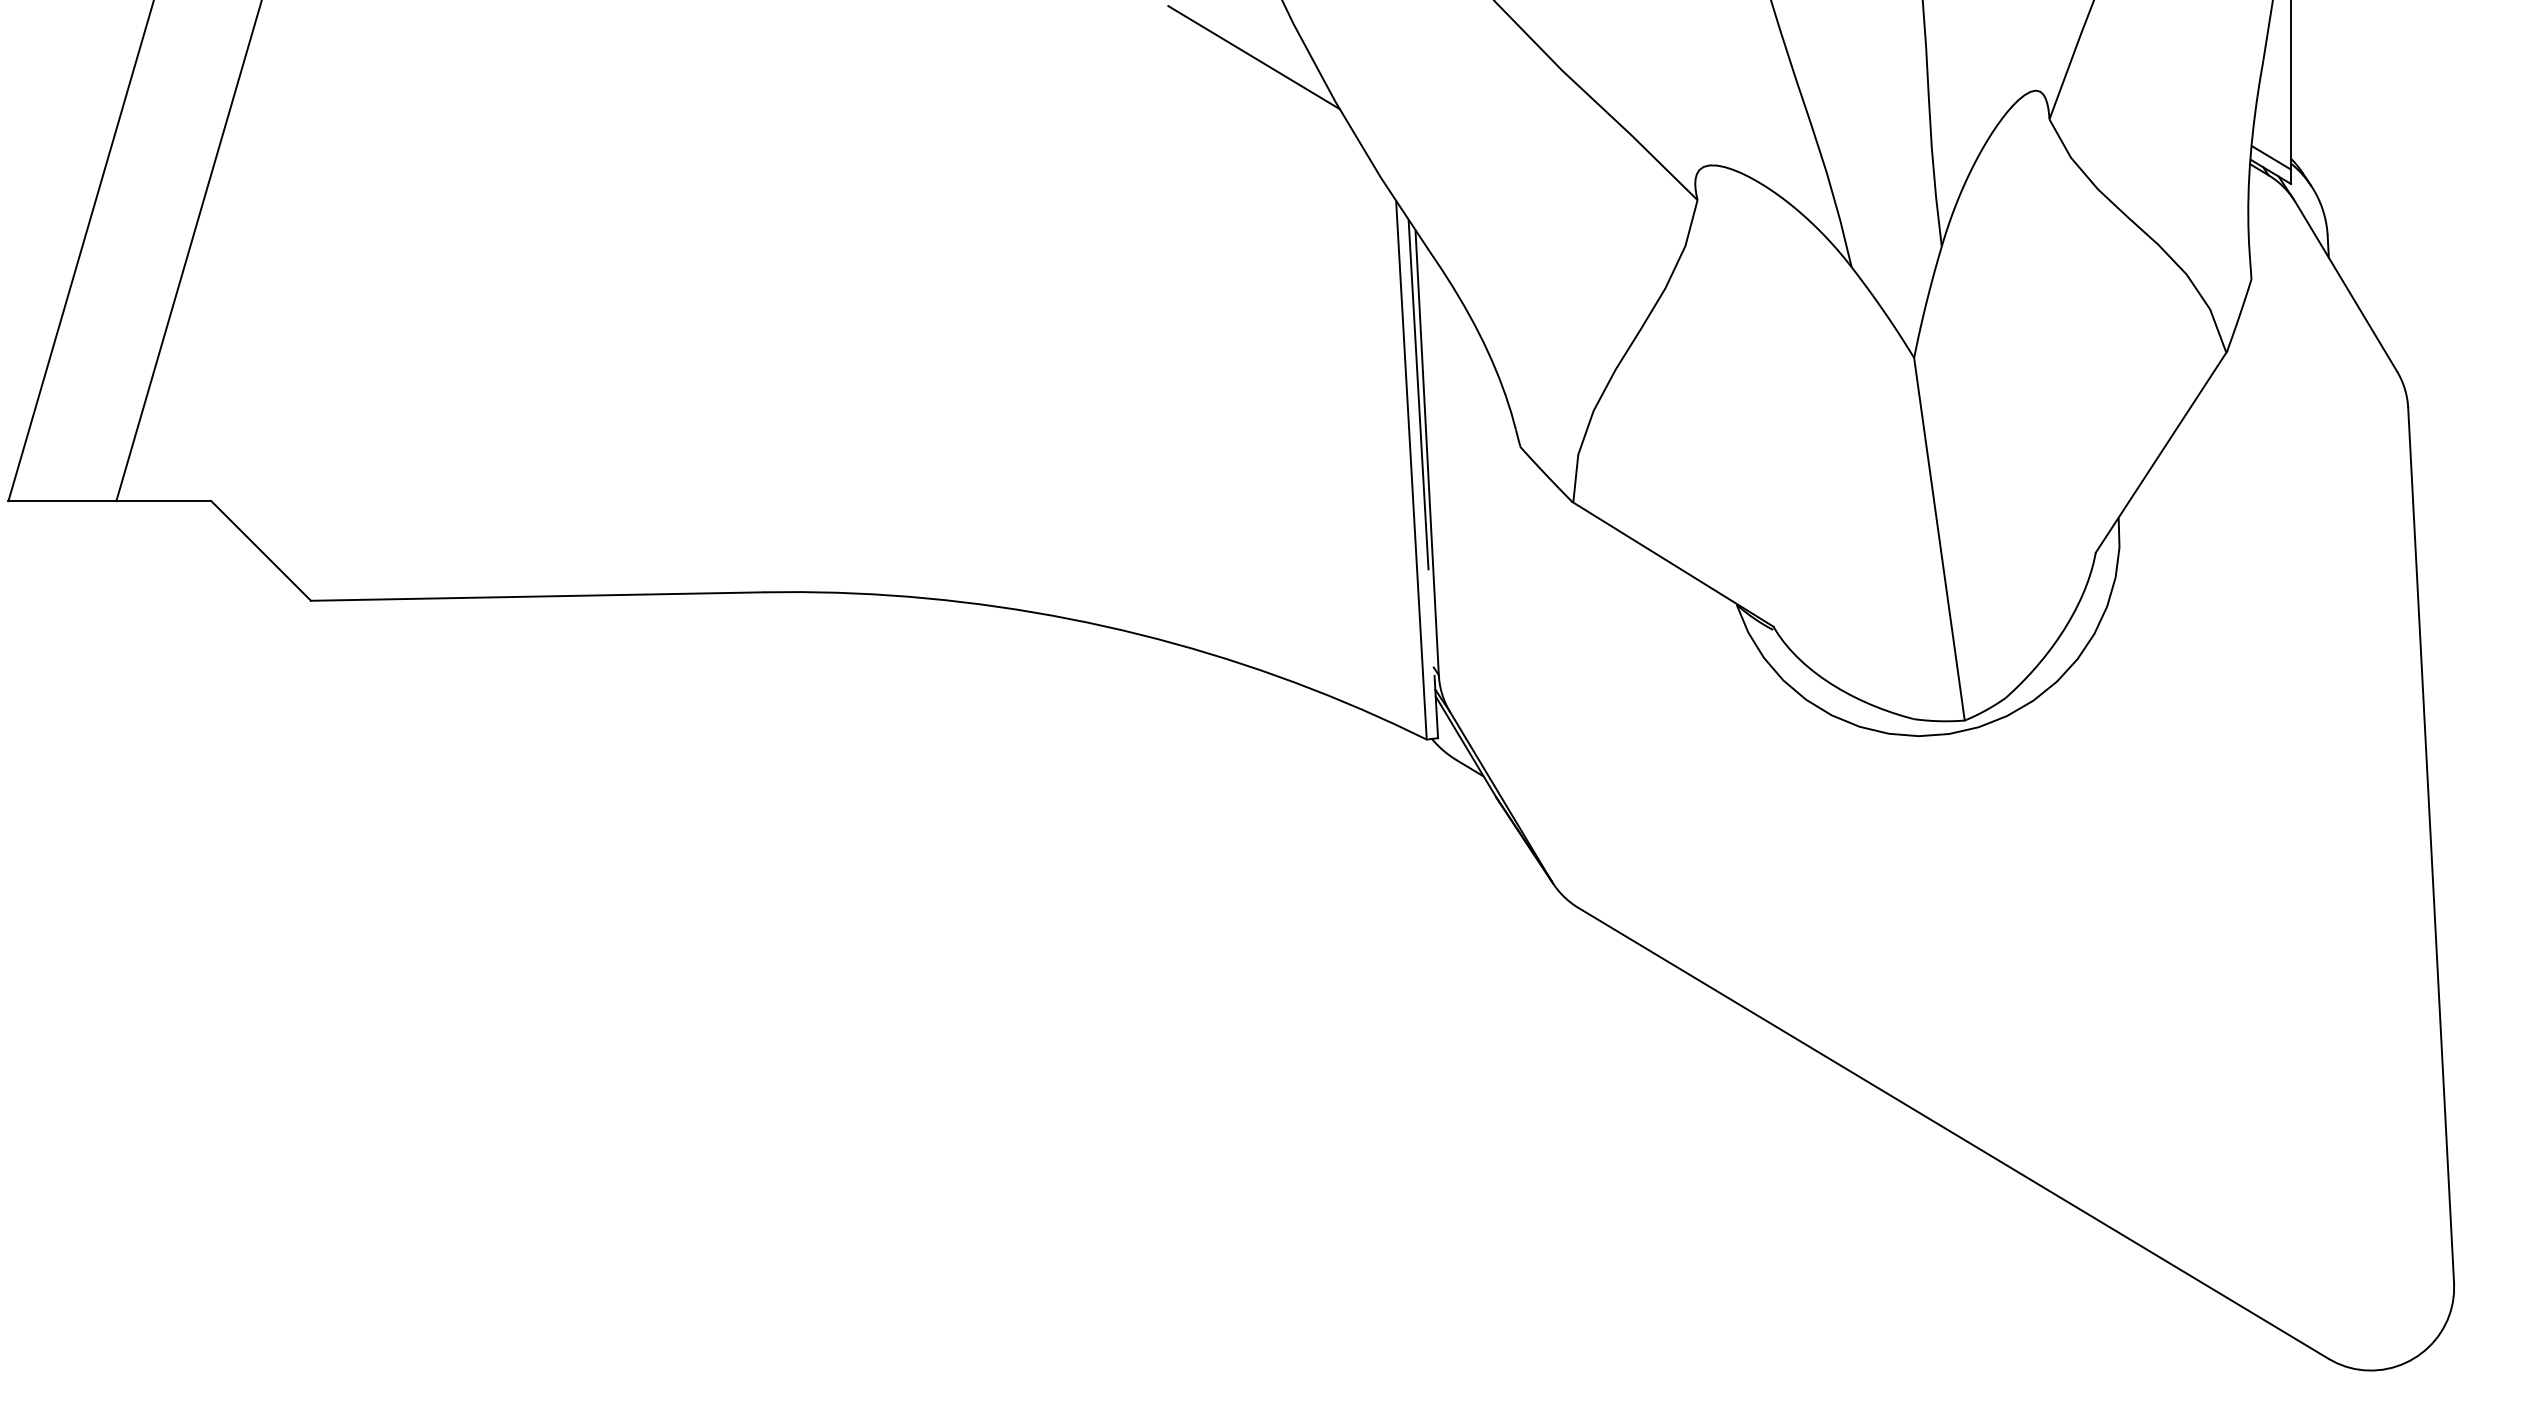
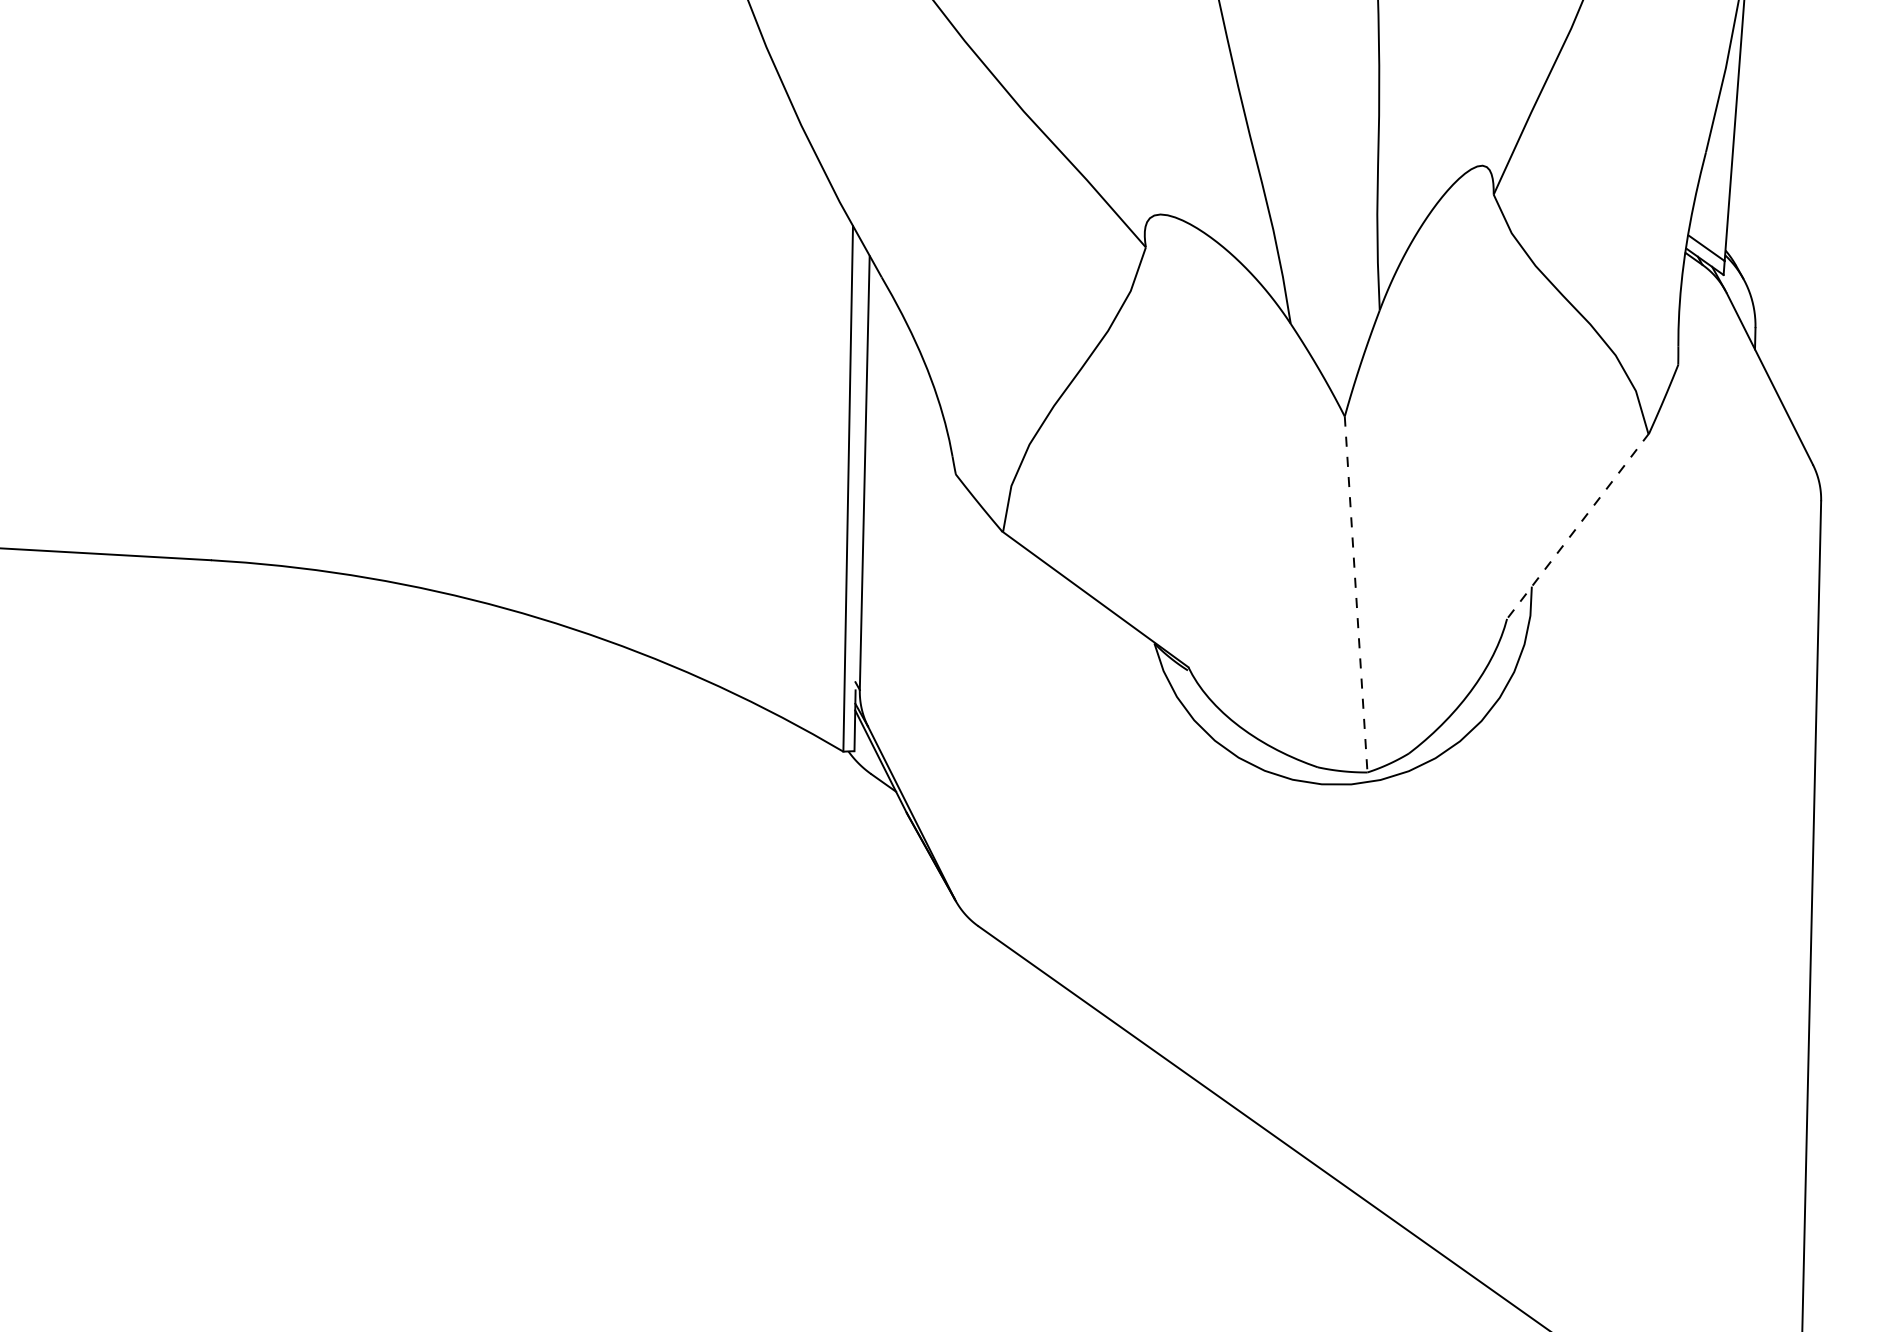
line: (1253, 57) -> (724, 76), removed
line: (1418, 394) -> (860, 415), removed
line: (2161, 452) -> (1578, 526), solid -> dashed
line: (1939, 539) -> (1356, 594), solid -> dashed

